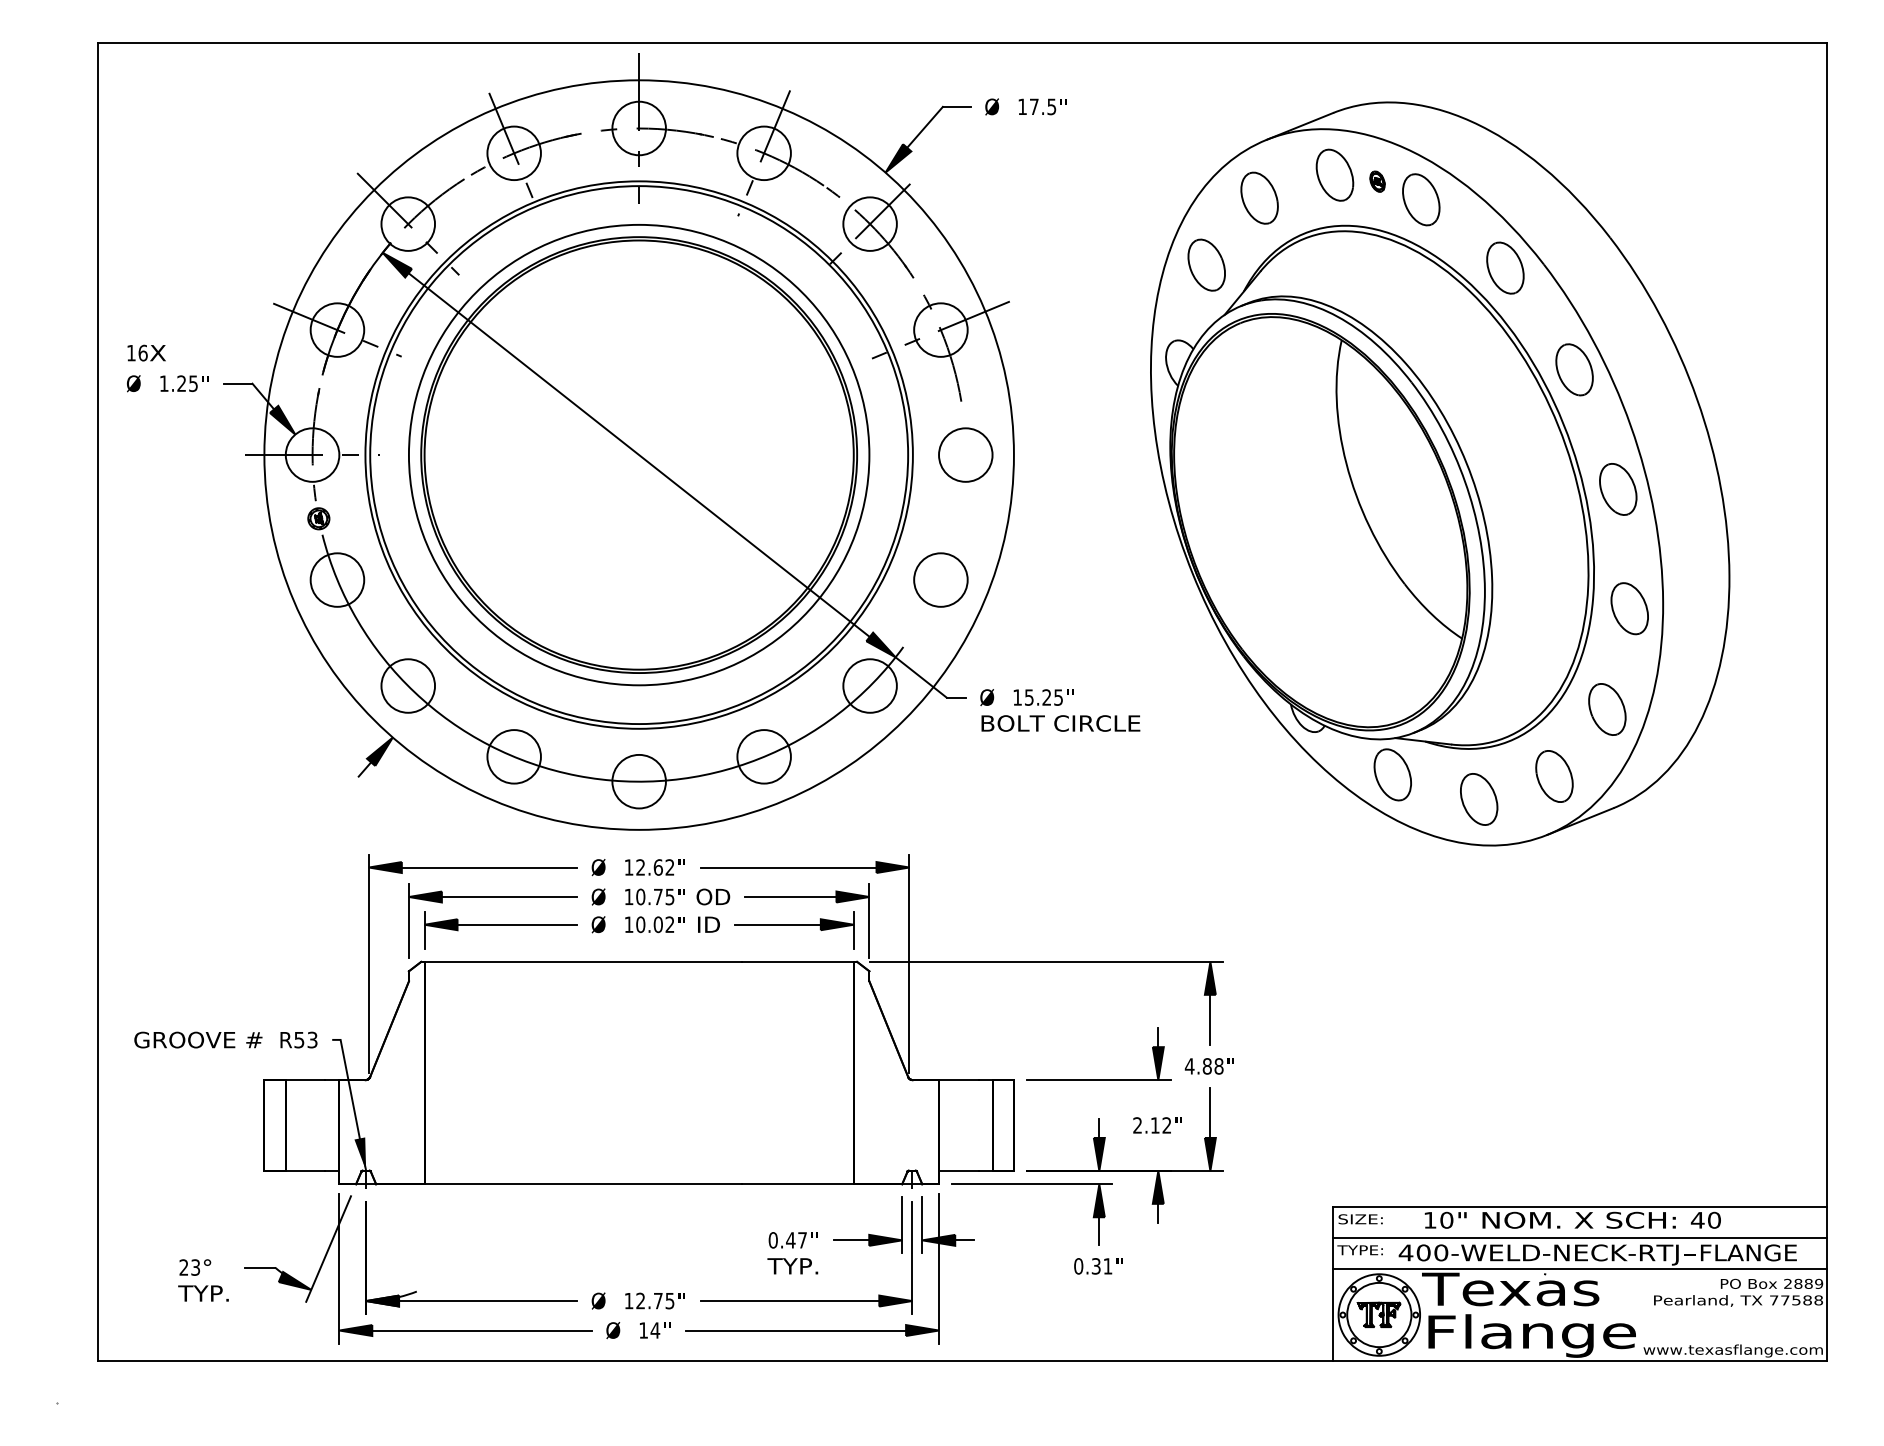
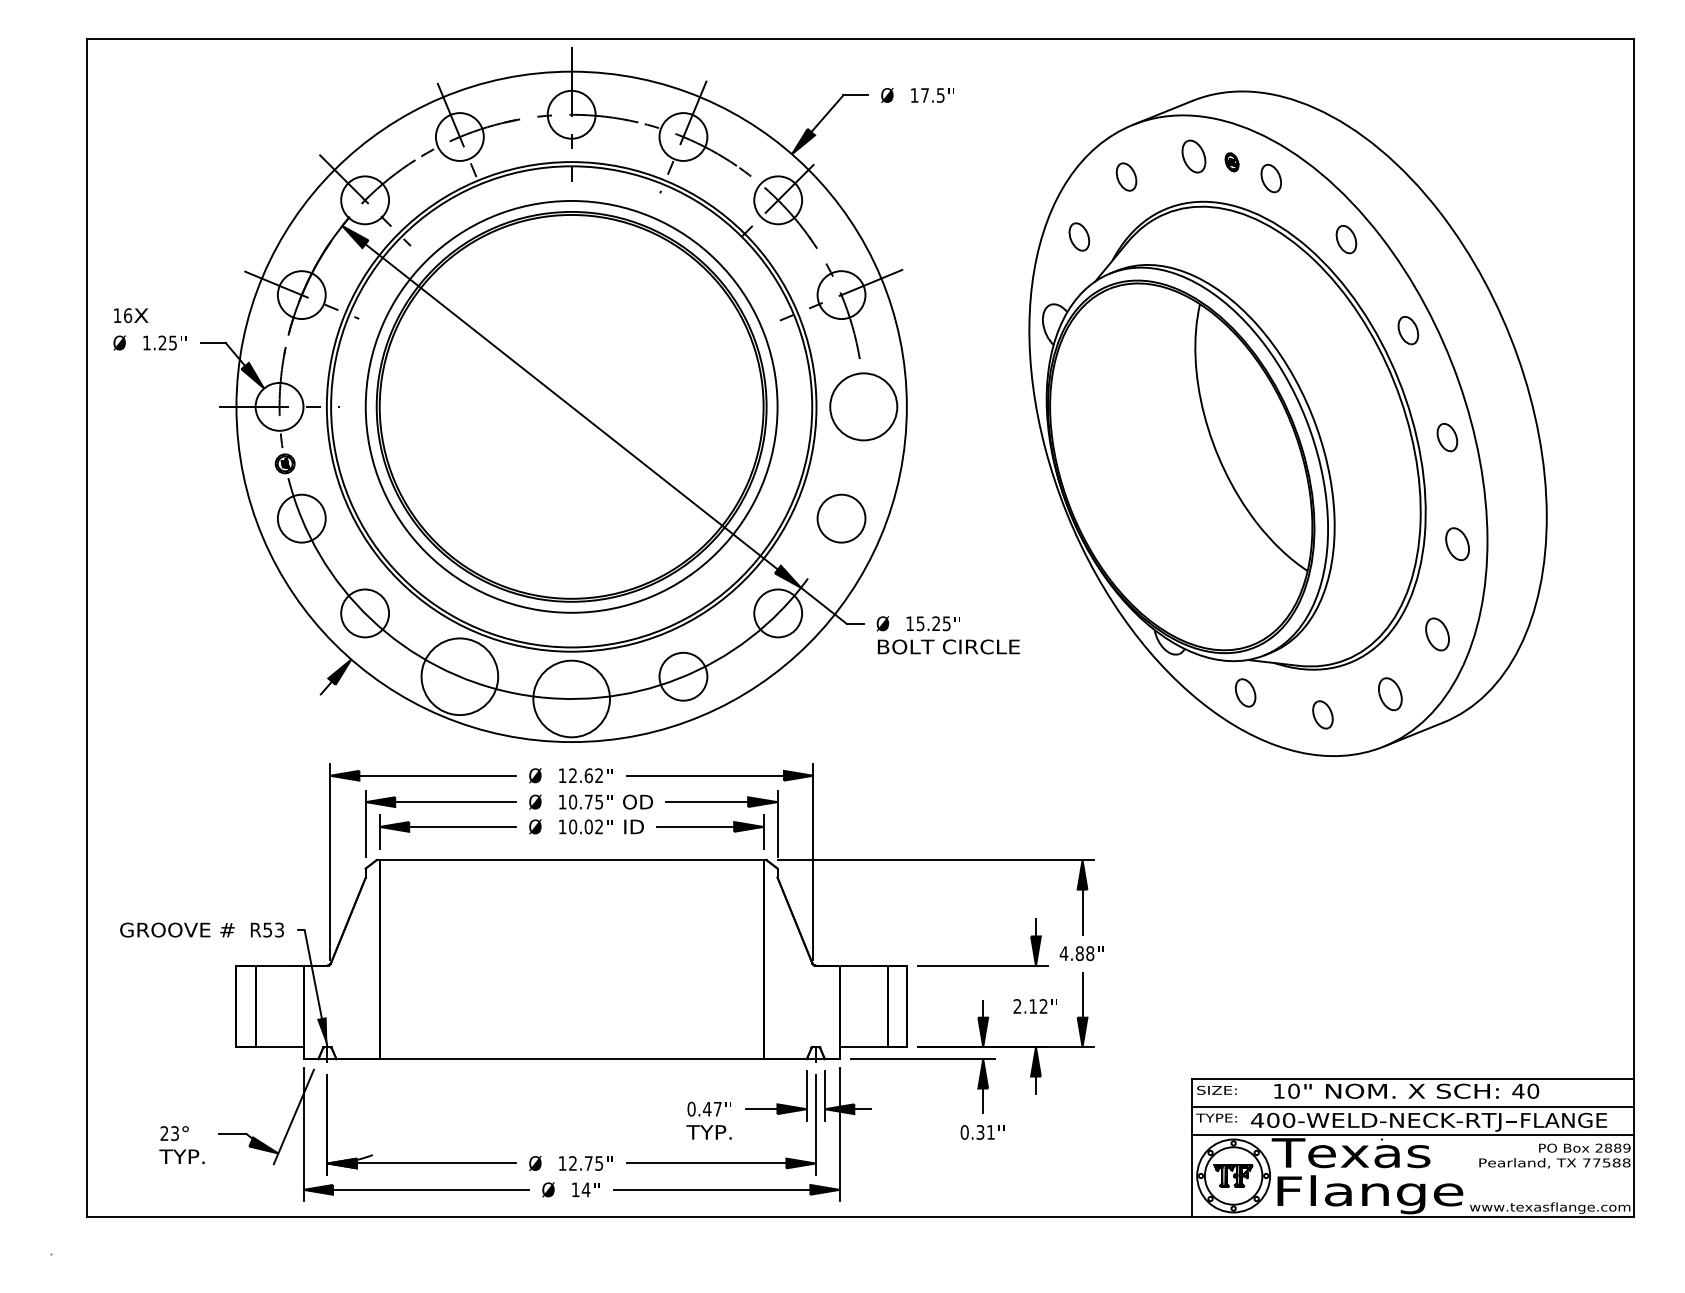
part: (1334, 175) -> (1193, 156), size x0.7
part: (1259, 197) -> (1126, 176), size x0.6
part: (1421, 199) -> (1271, 178), size x0.6
part: (1206, 264) -> (1079, 236), size x0.6
part: (1505, 267) -> (1346, 239), size x0.6
part: (1574, 369) -> (1408, 330), size x0.6
circle: (965, 454) -> (863, 406), size x1.4
part: (1618, 489) -> (1447, 437), size x0.6
part: (1629, 607) -> (1457, 543), size x0.7
part: (1607, 709) -> (1437, 634), size x0.7
circle: (513, 756) -> (459, 676), size x1.6
part: (1392, 774) -> (1245, 692), size x0.6
part: (1554, 775) -> (1390, 693), size x0.7
circle: (638, 781) -> (571, 698), size x1.6
part: (1478, 799) -> (1322, 714), size x0.6

